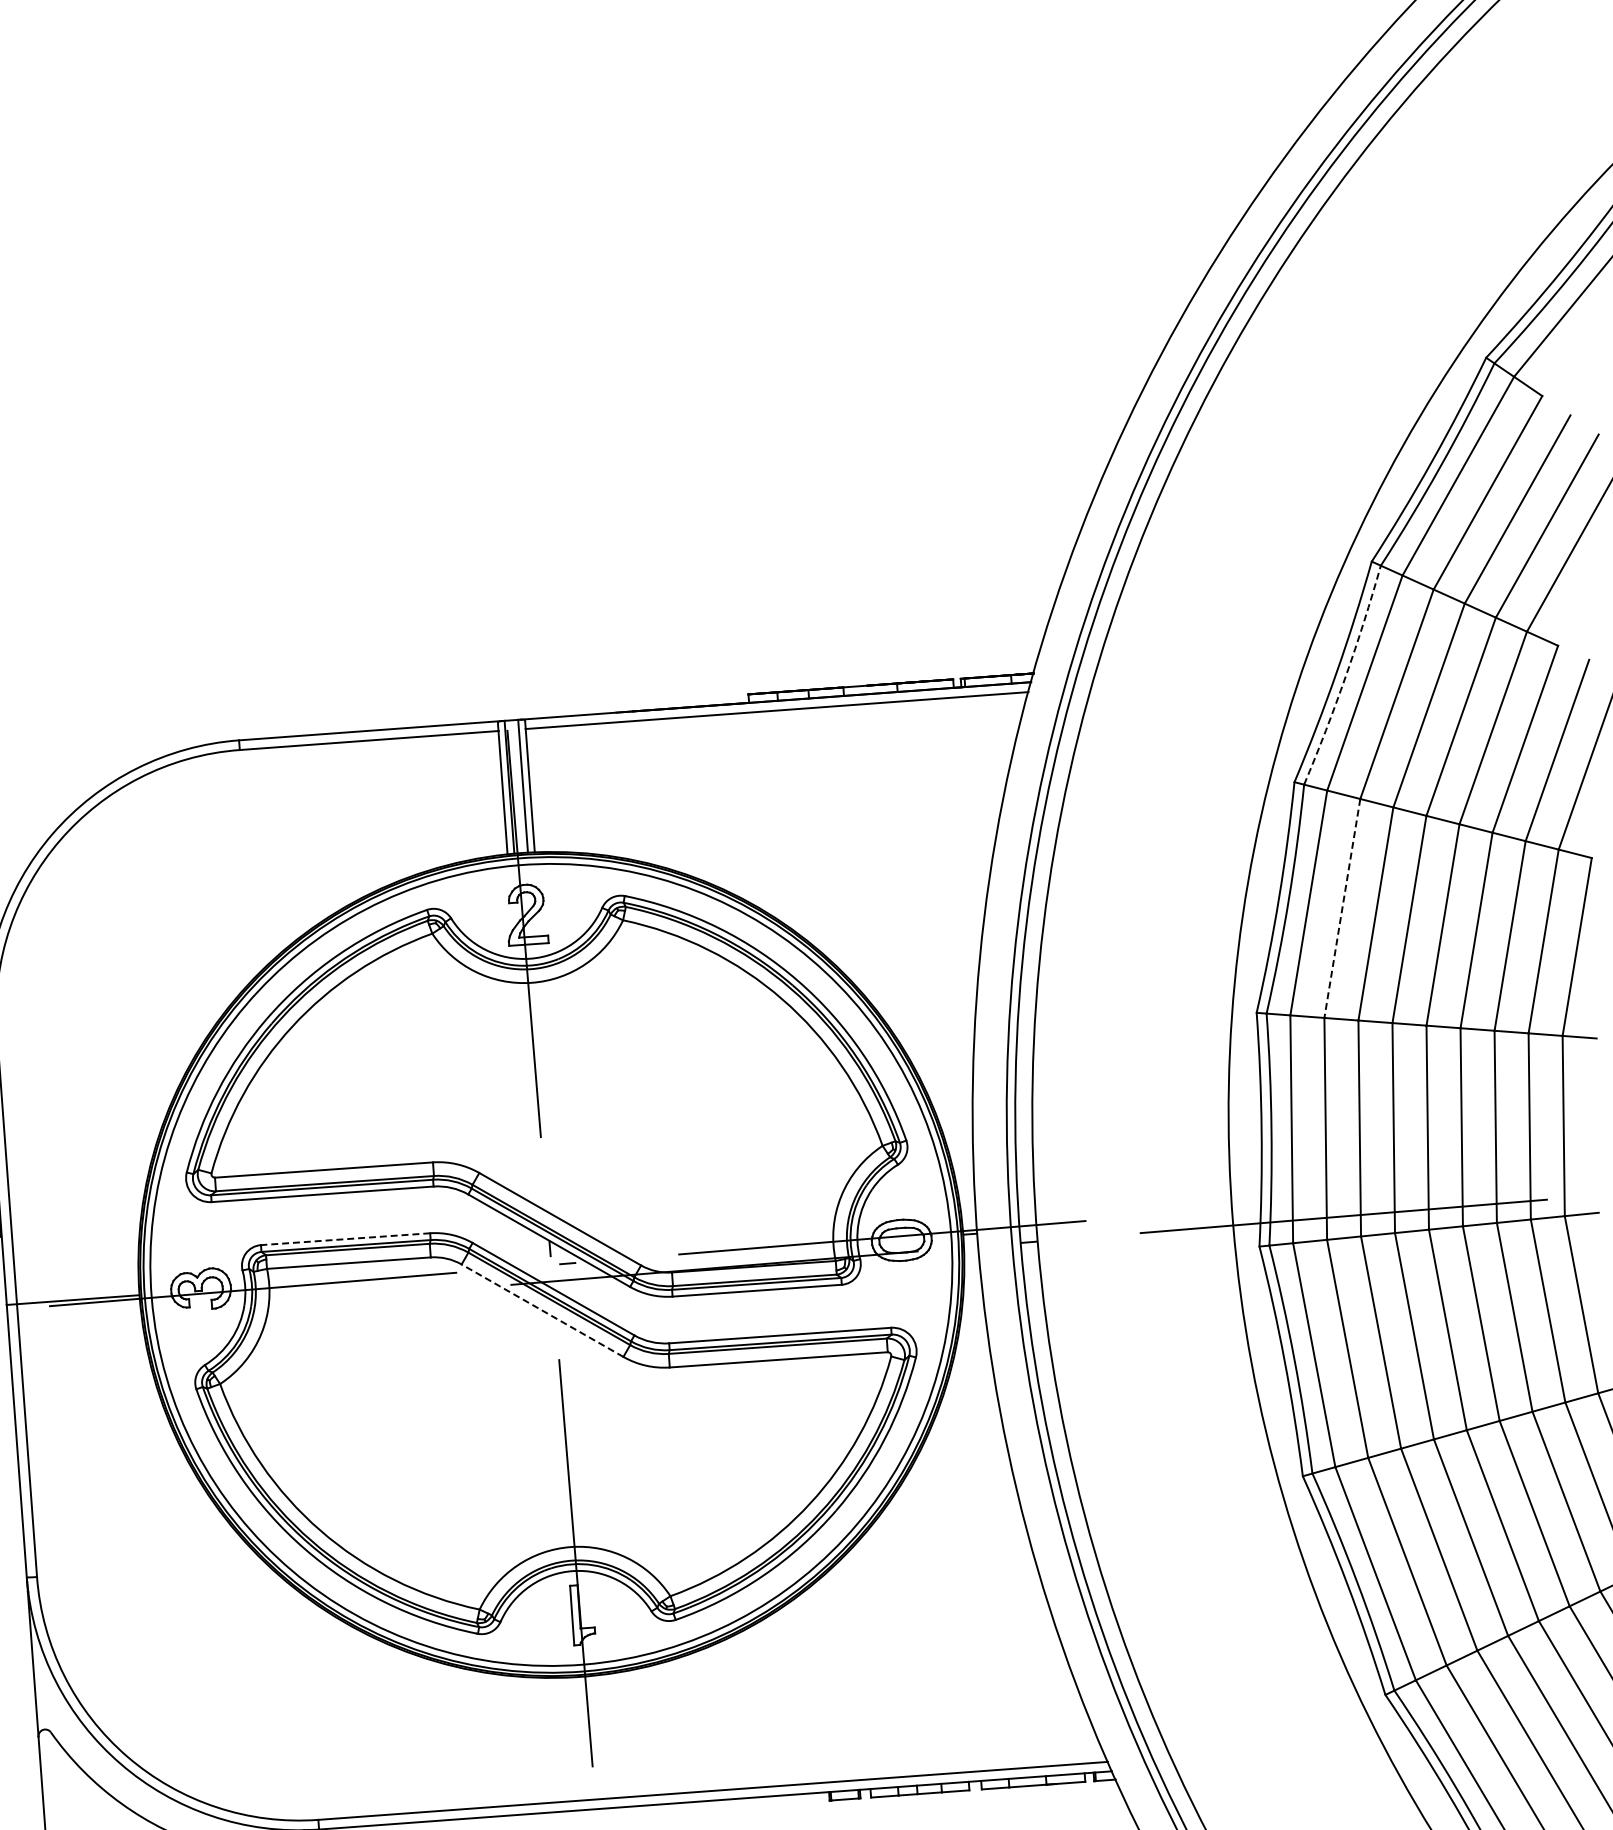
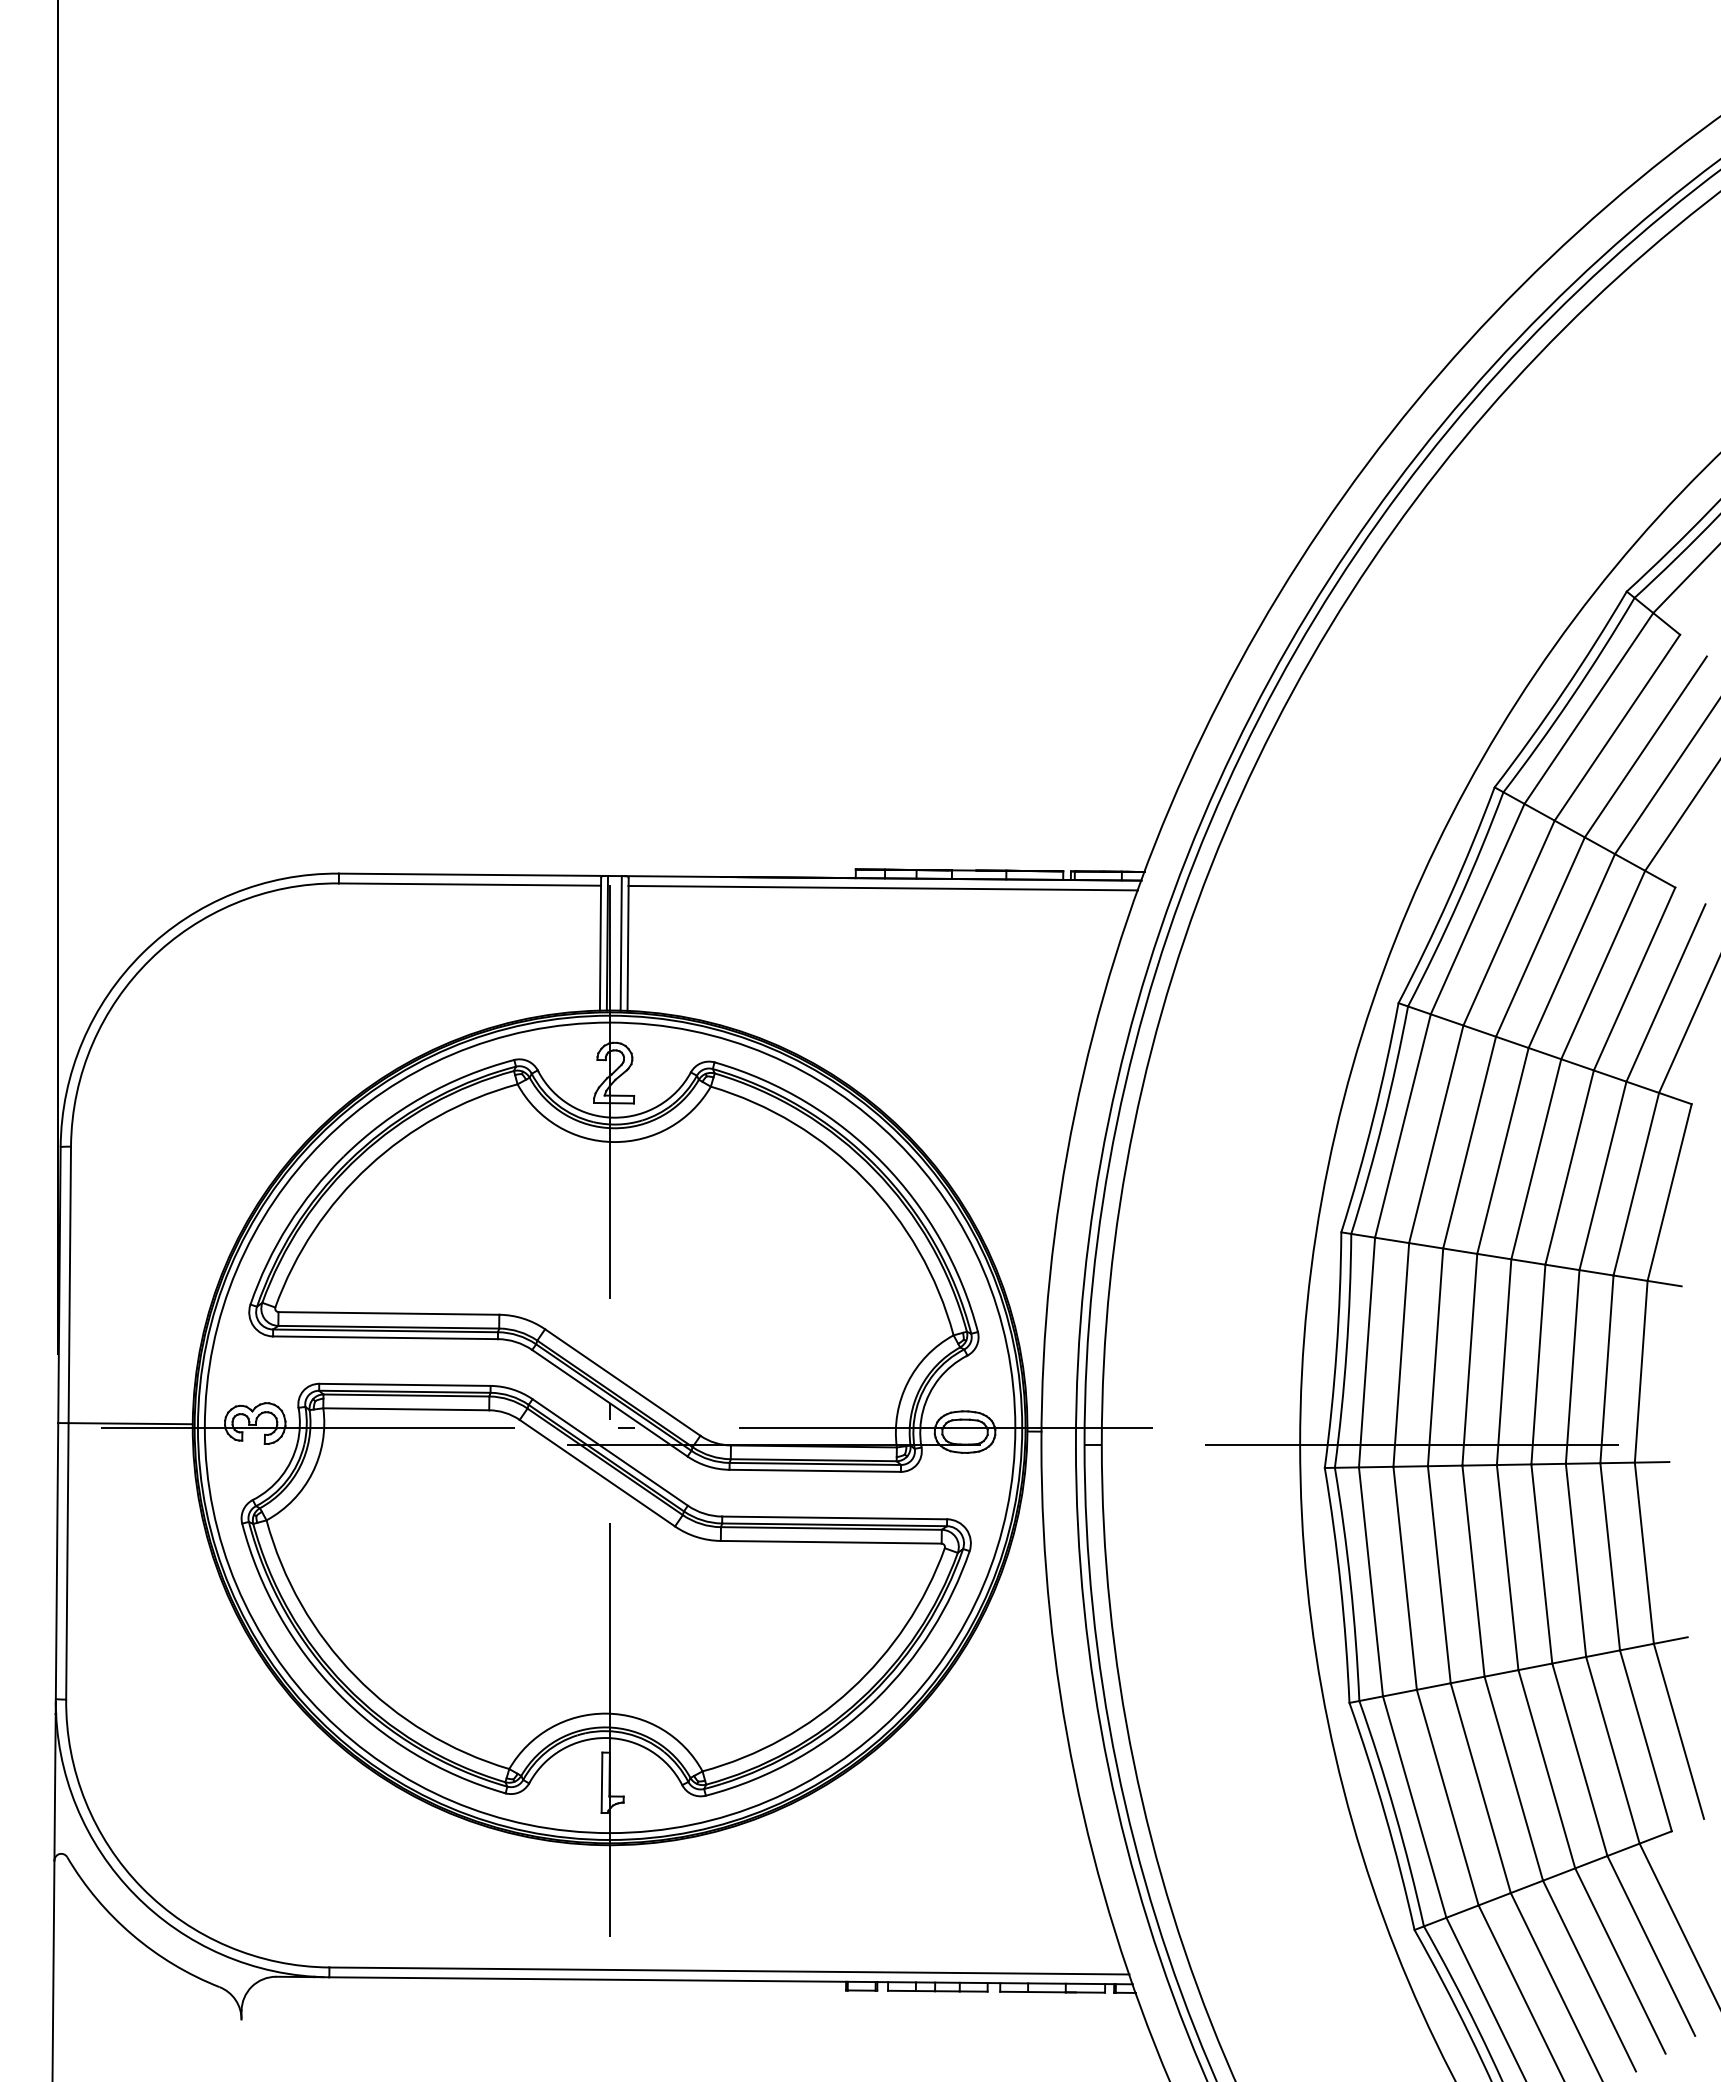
arc: (1346, 676) -> (1459, 900), dashed -> solid
line: (1342, 908) -> (1436, 1134), dashed -> solid
line: (345, 1238) -> (404, 1384), dashed -> solid
line: (541, 1310) -> (596, 1472), dashed -> solid

